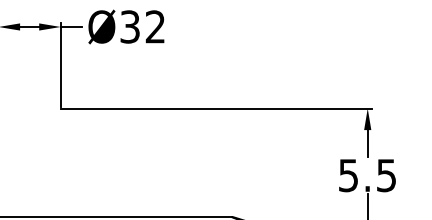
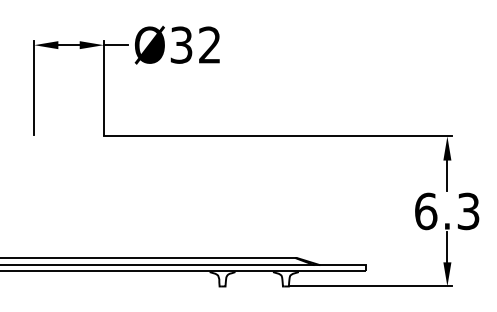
text: (367, 175) -> (447, 211), 5.5 -> 6.3

